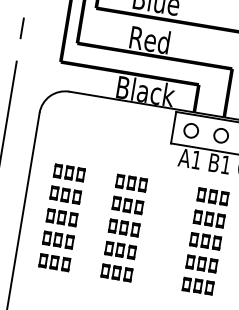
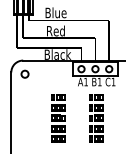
circle: (67, 119) -> (24, 73), added
part: (62, 218) -> (29, 118), removed

